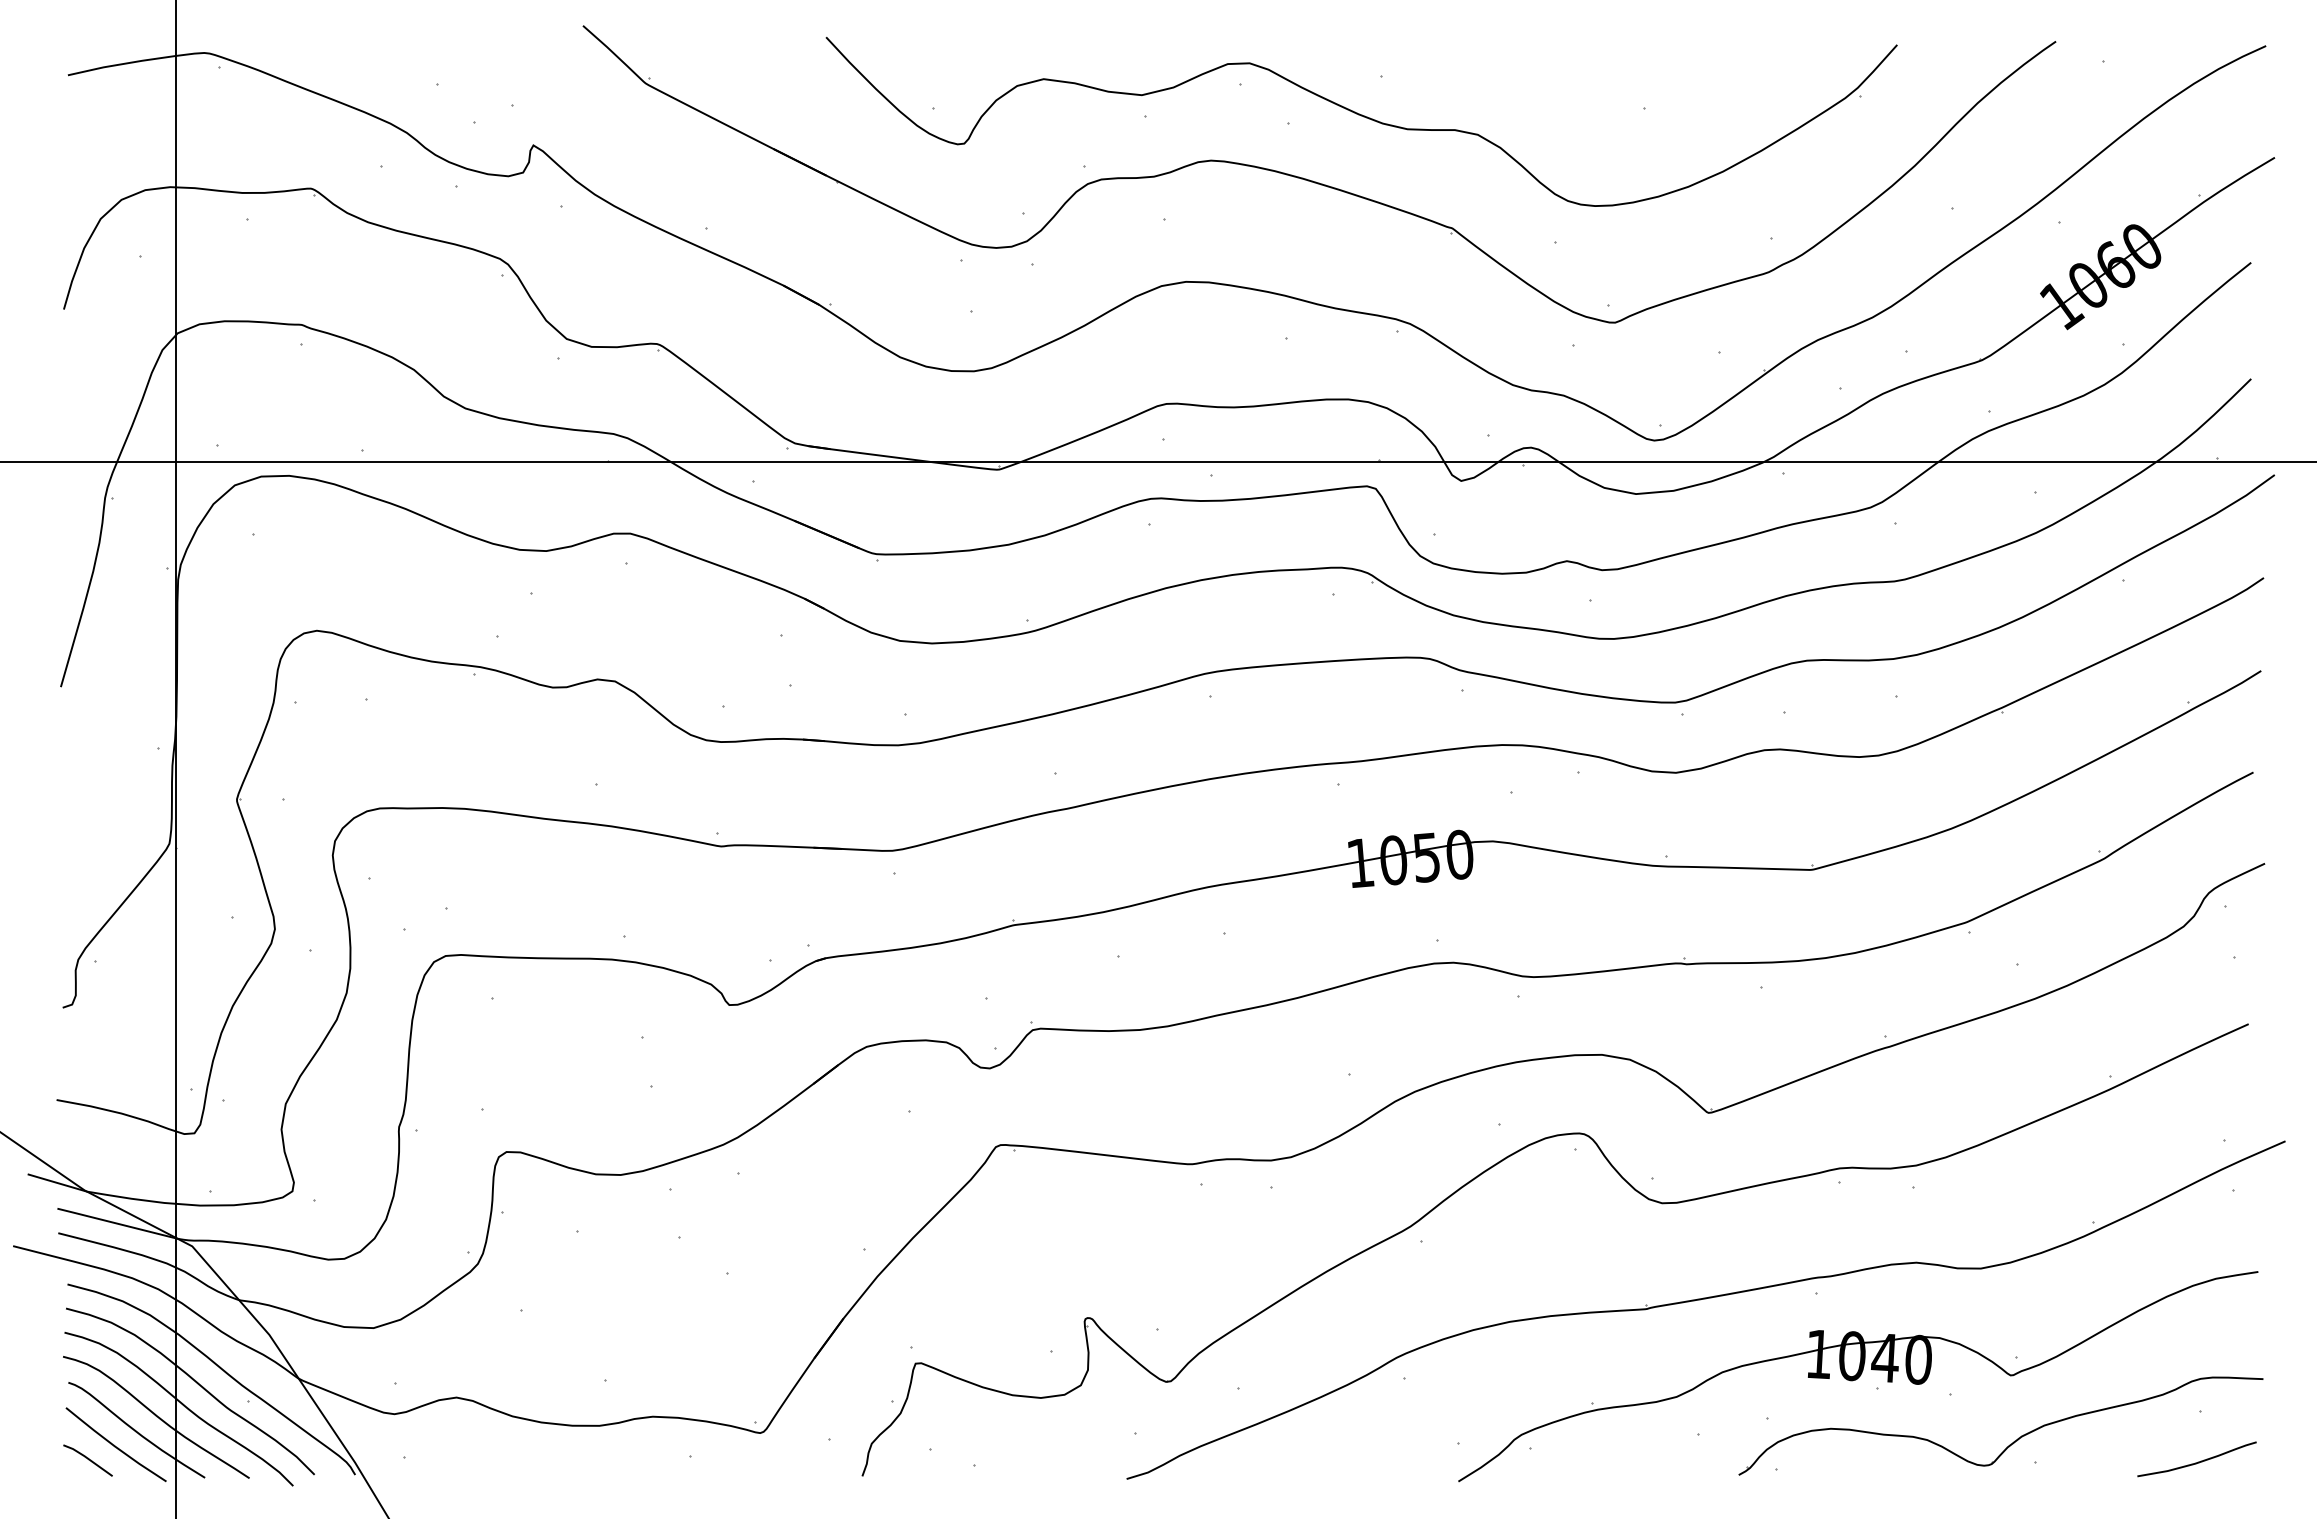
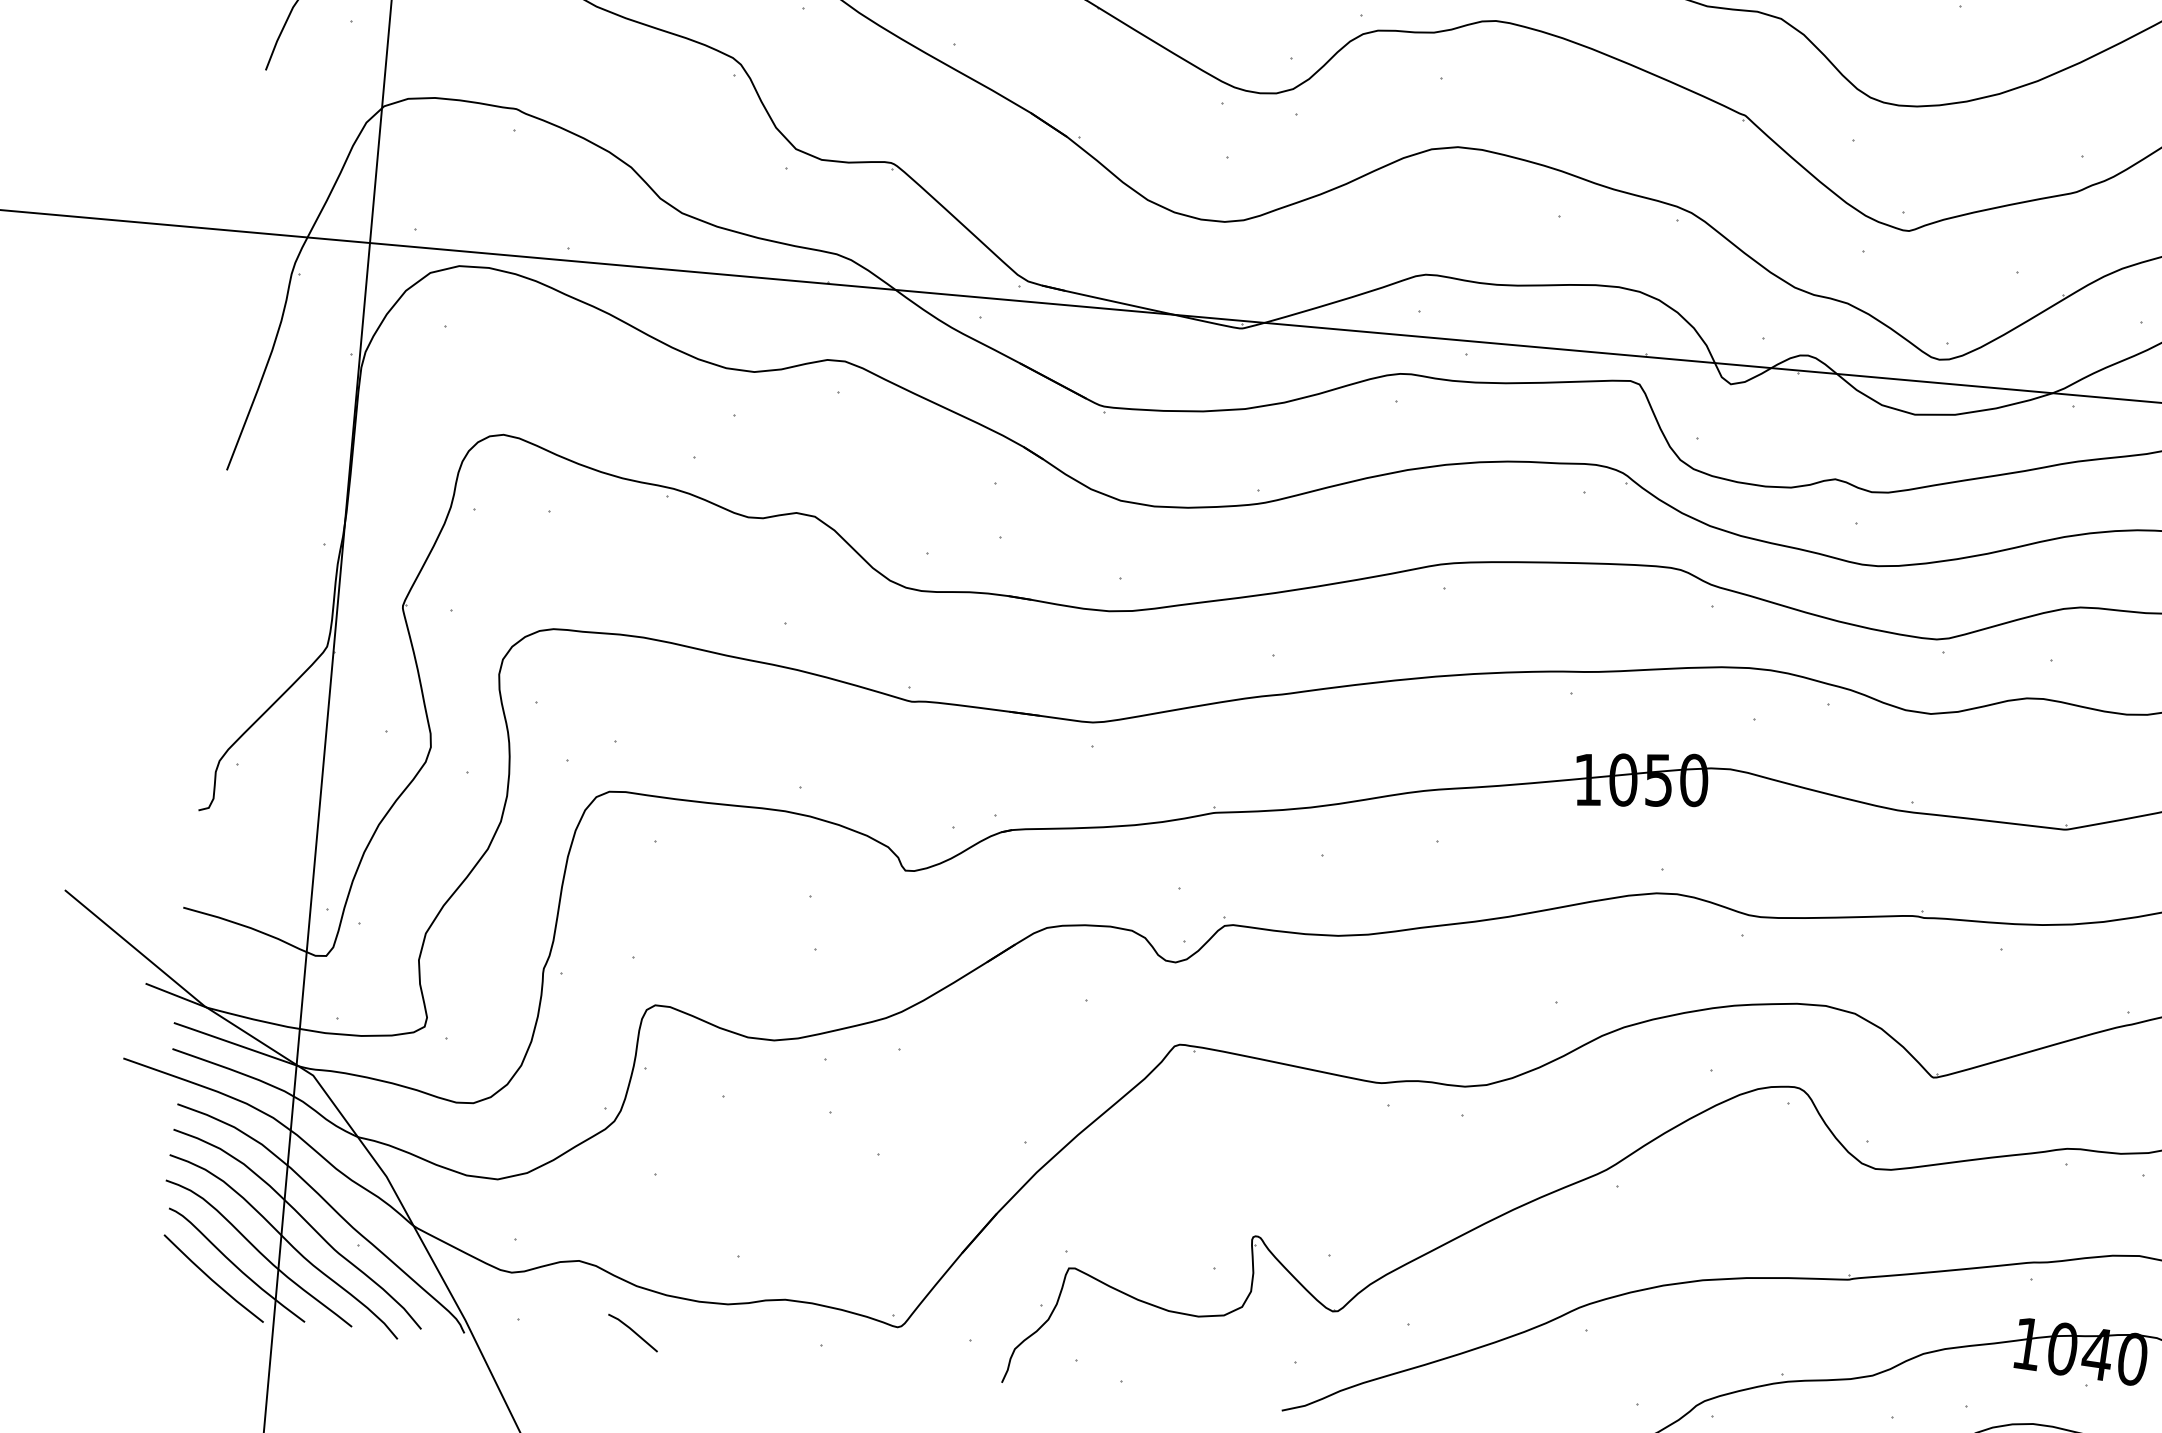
line: (87, 1459) -> (632, 1331), moved

